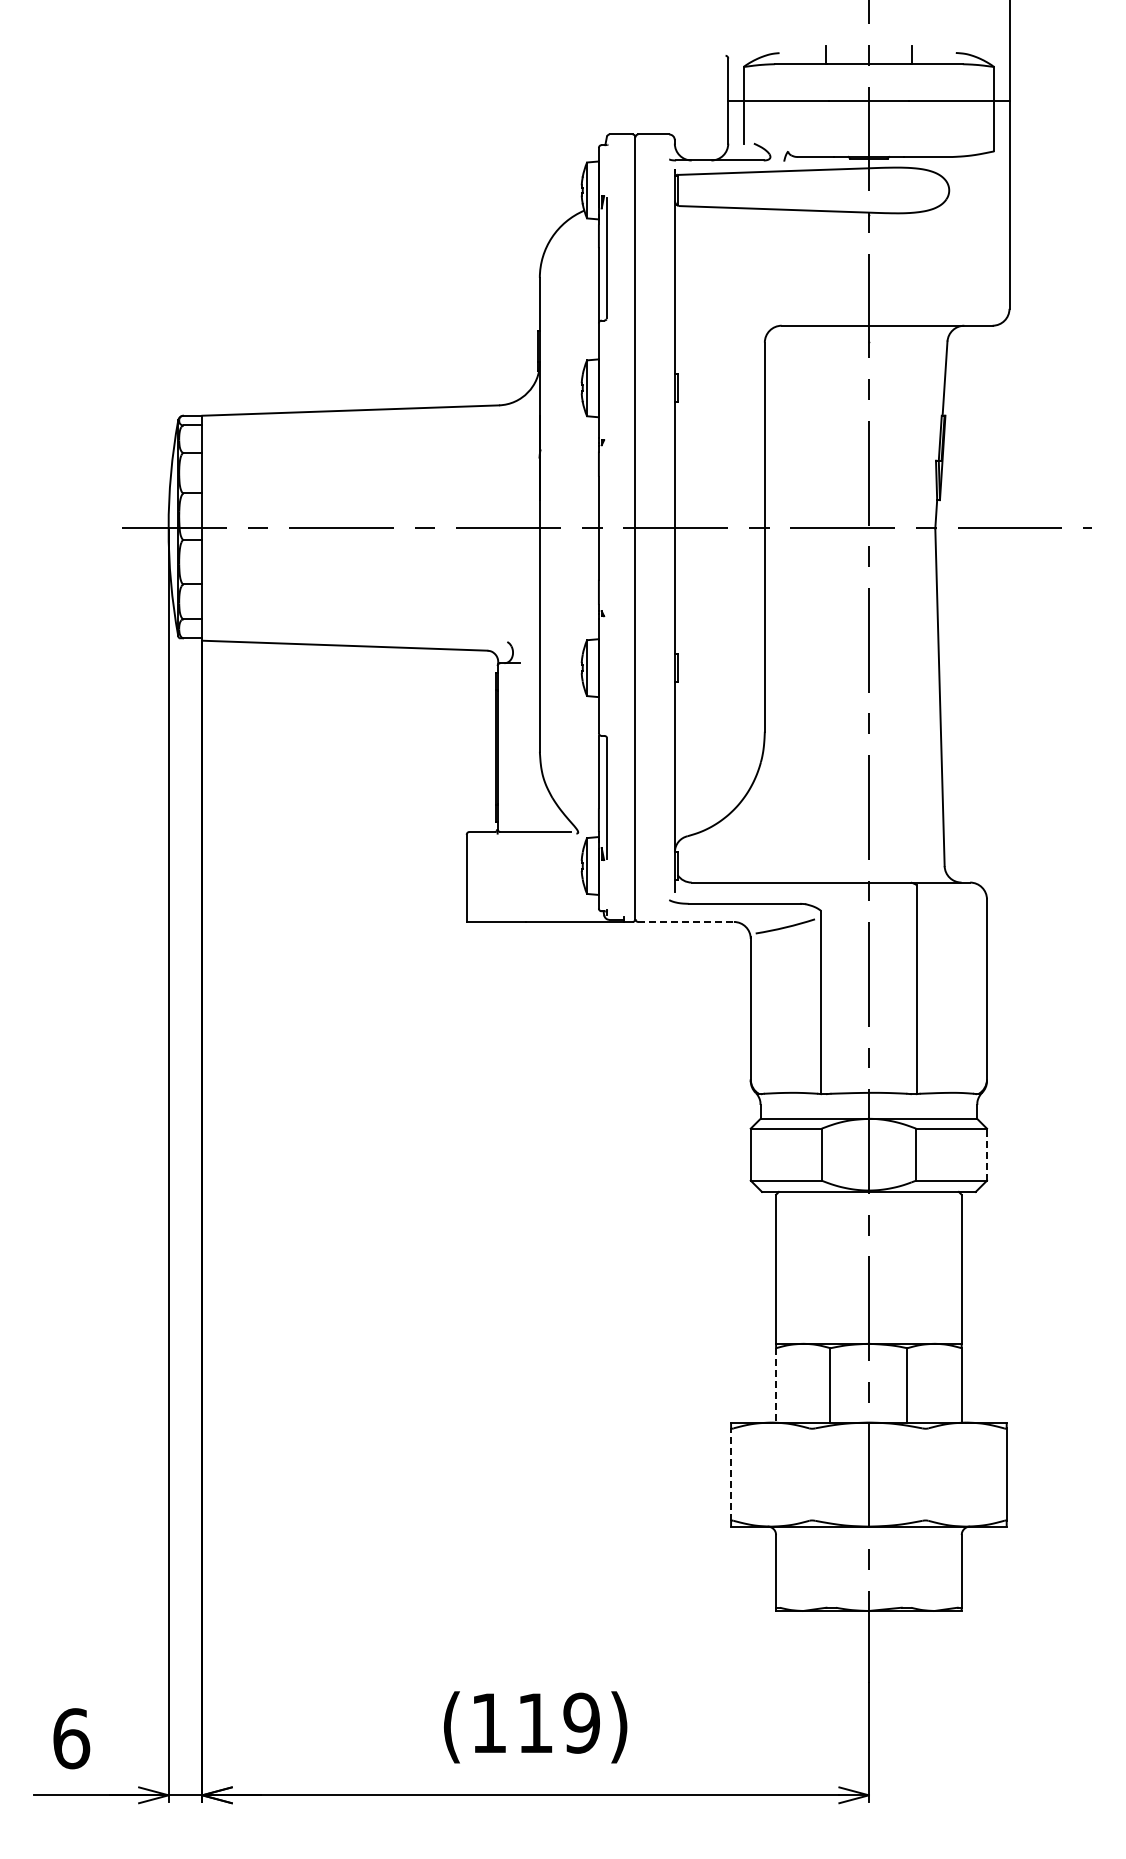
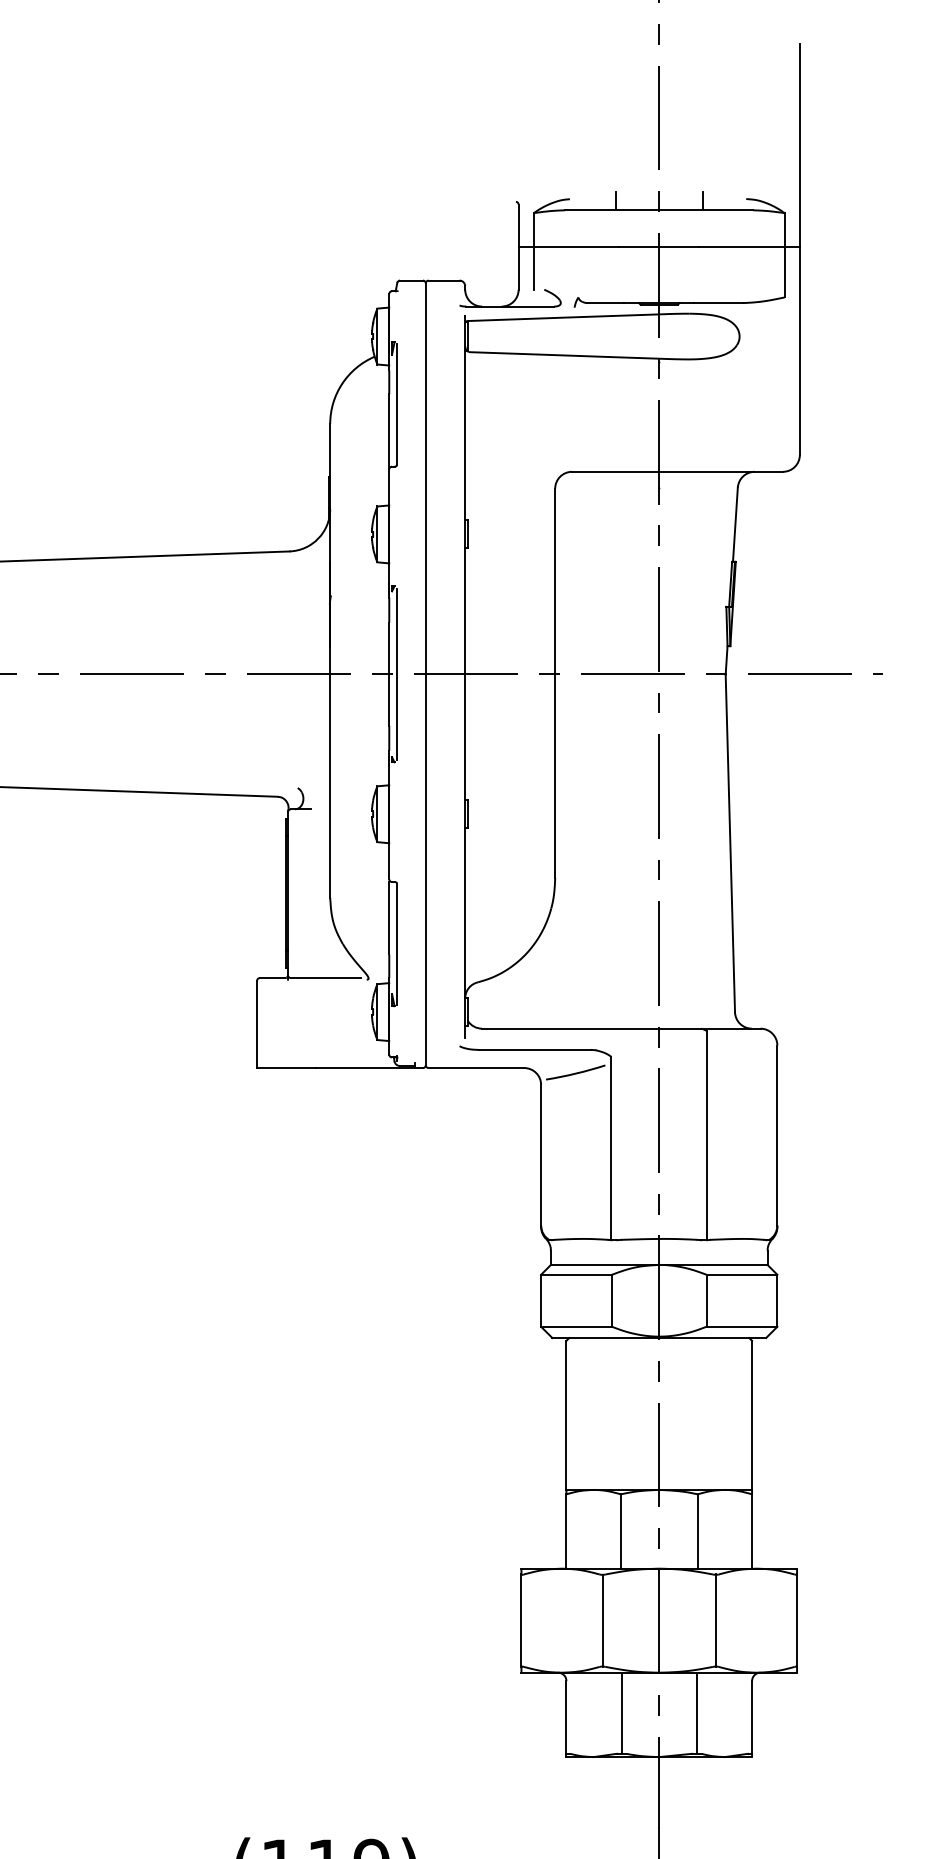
line: (606, 527) -> (396, 673), added
line: (686, 921) -> (476, 1067), dashed -> solid
line: (987, 1154) -> (777, 1300), dashed -> solid
line: (776, 1385) -> (566, 1531), dashed -> solid
line: (731, 1474) -> (521, 1620), dashed -> solid
line: (812, 1474) -> (602, 1620), added
line: (925, 1474) -> (715, 1620), added
line: (831, 1566) -> (621, 1712), added
line: (906, 1566) -> (696, 1712), added

